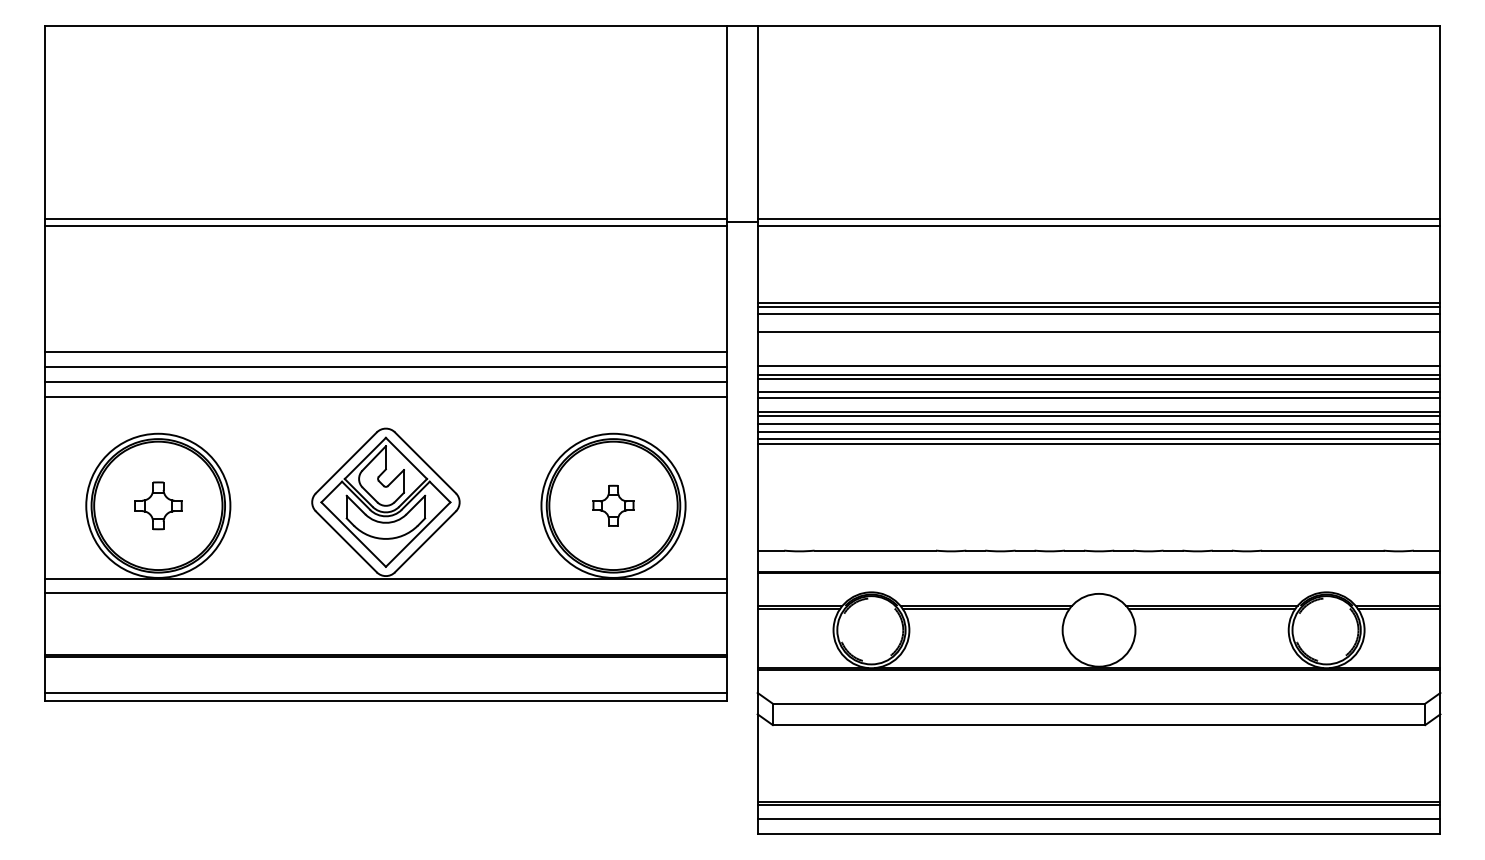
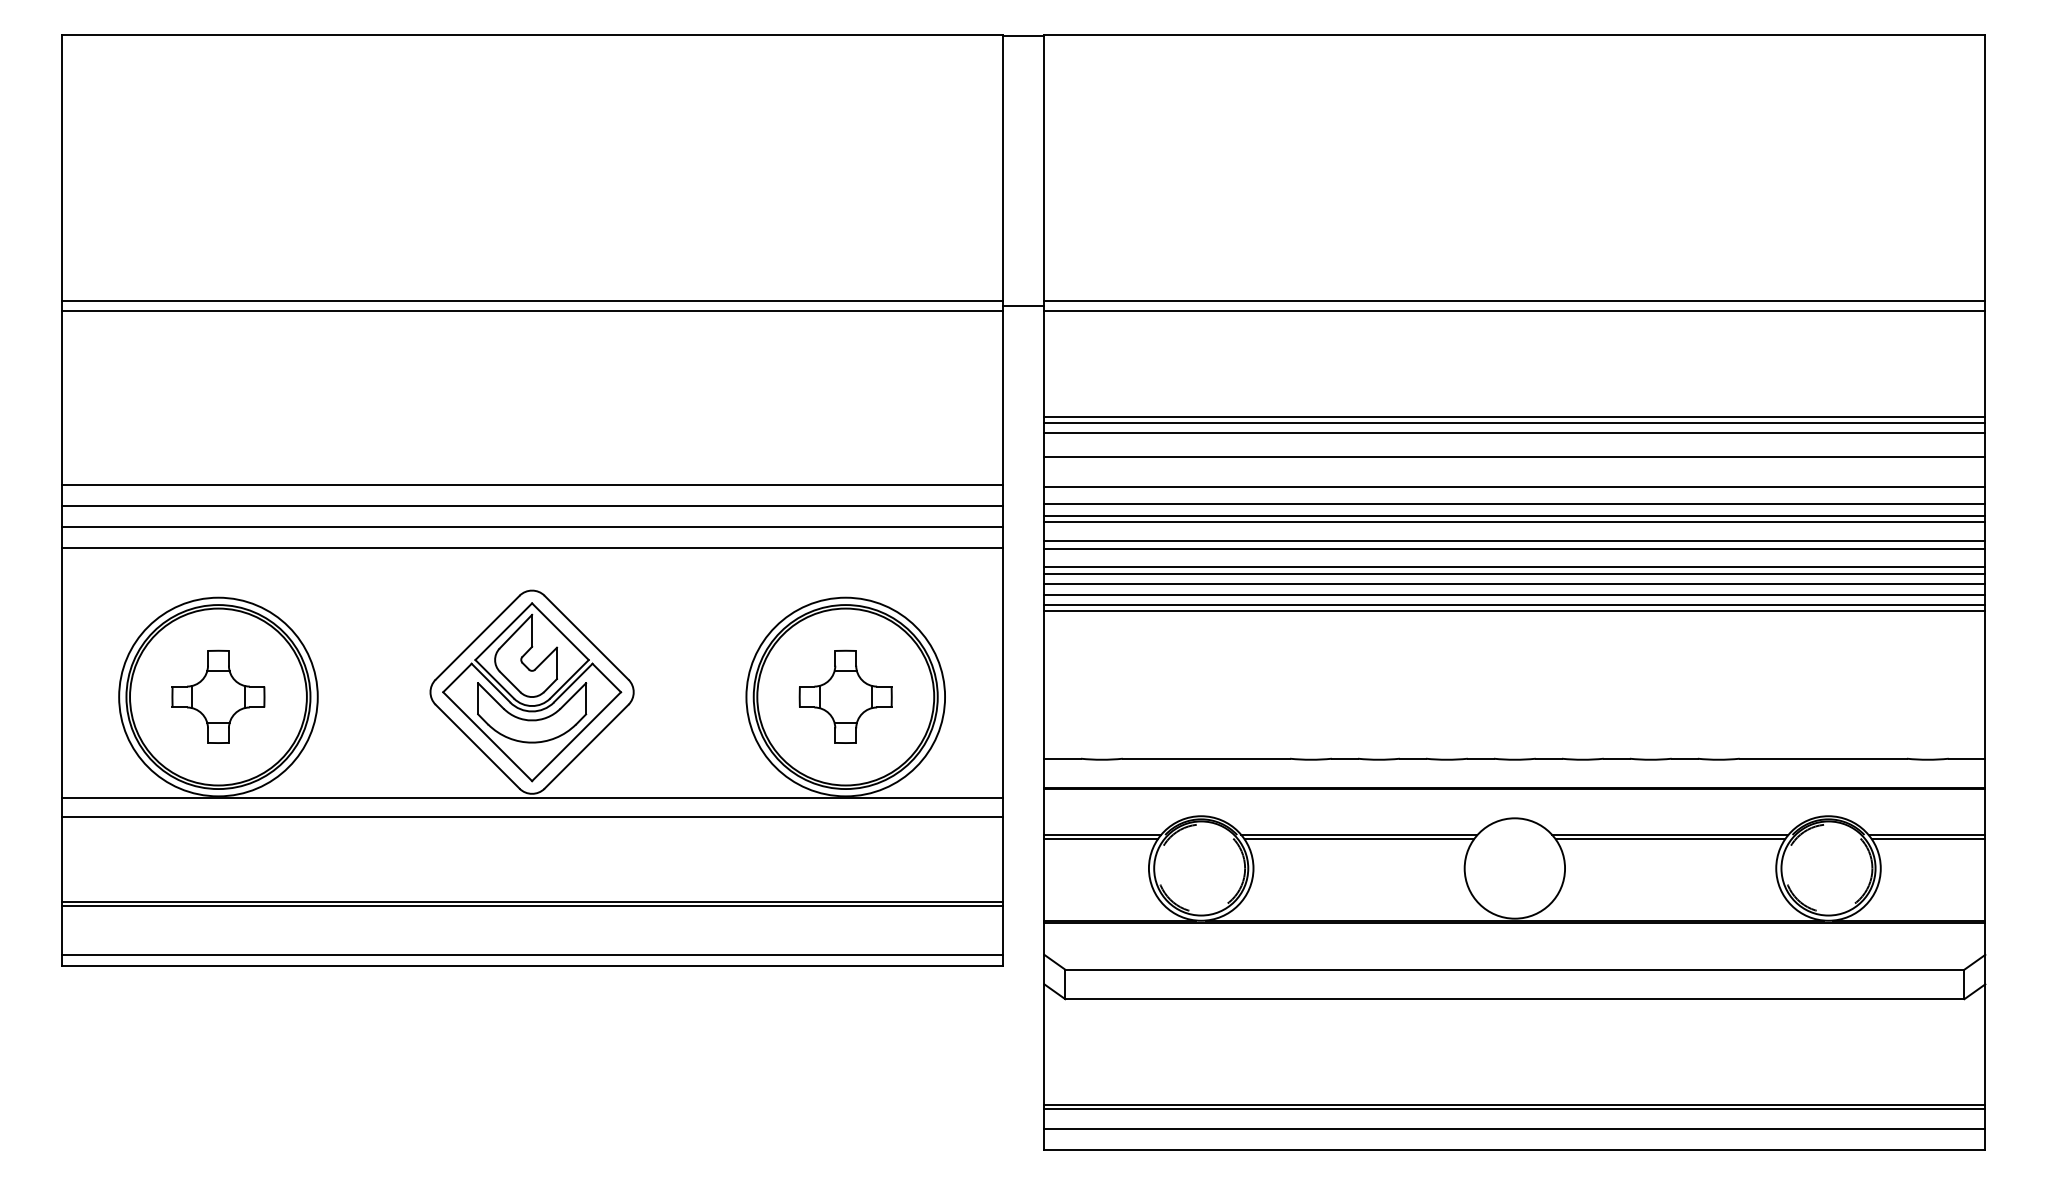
line: (1098, 353) -> (1514, 487), added
part: (158, 505) -> (218, 696), size x1.43
part: (613, 505) -> (845, 696), size x1.67

